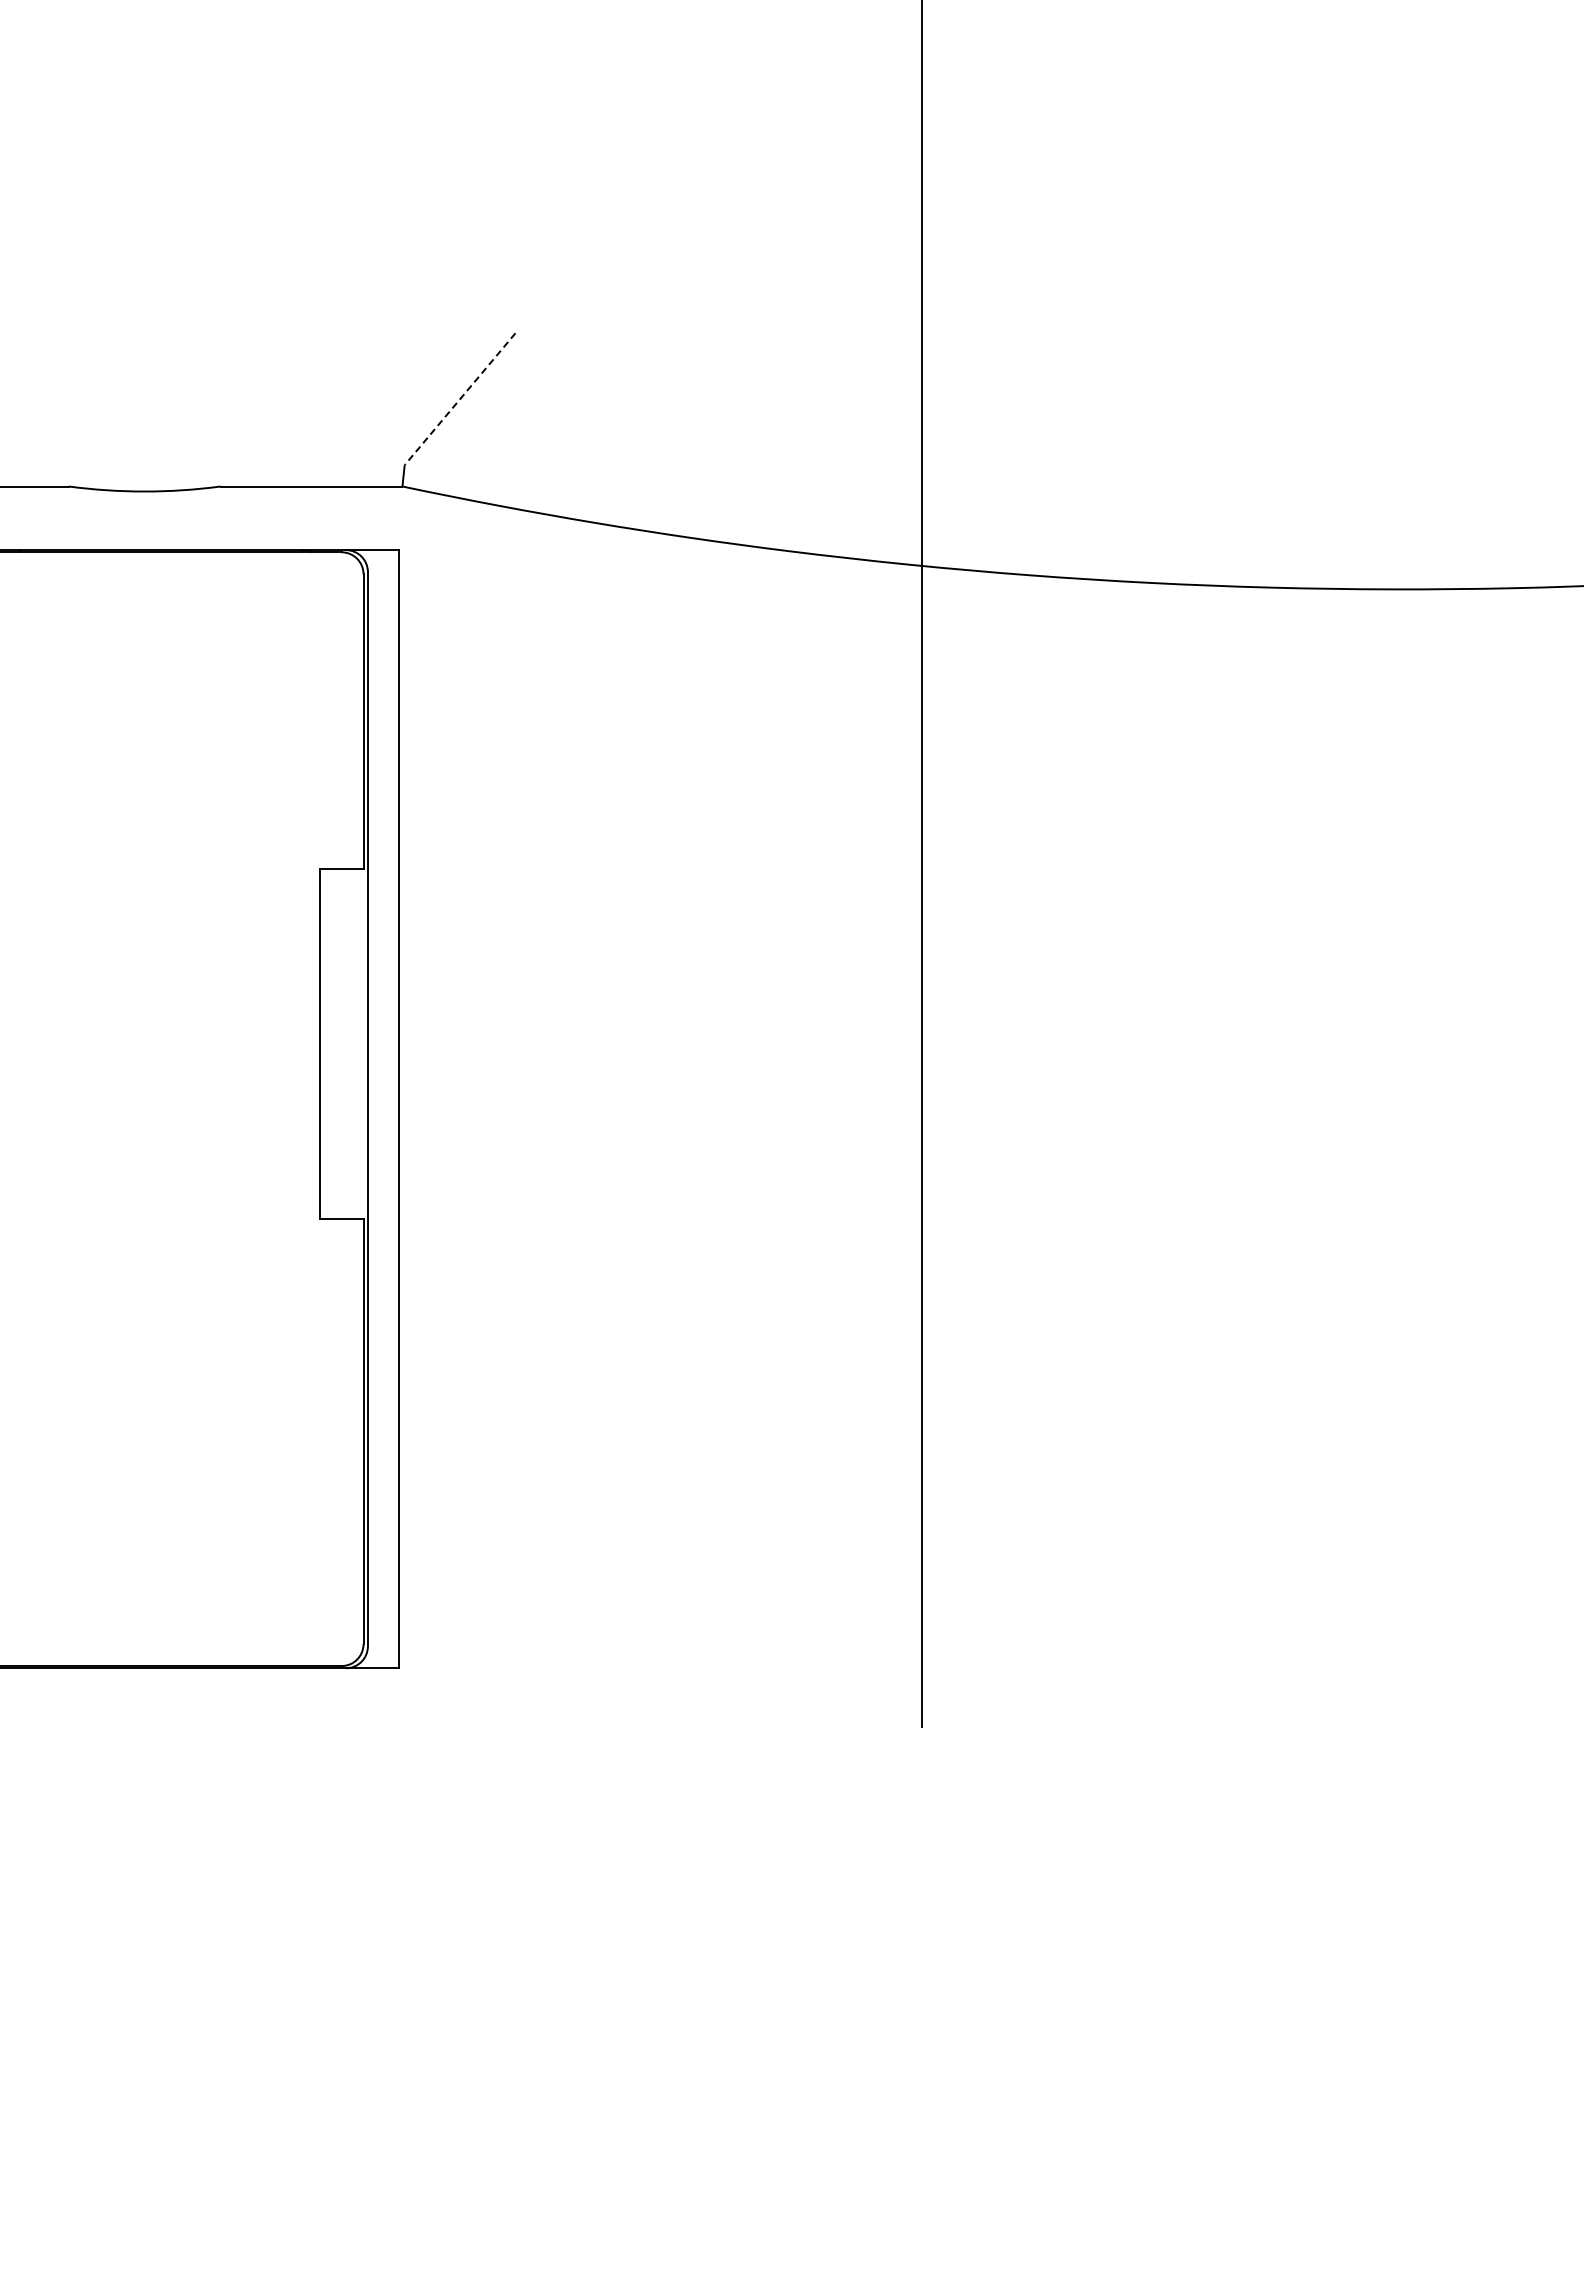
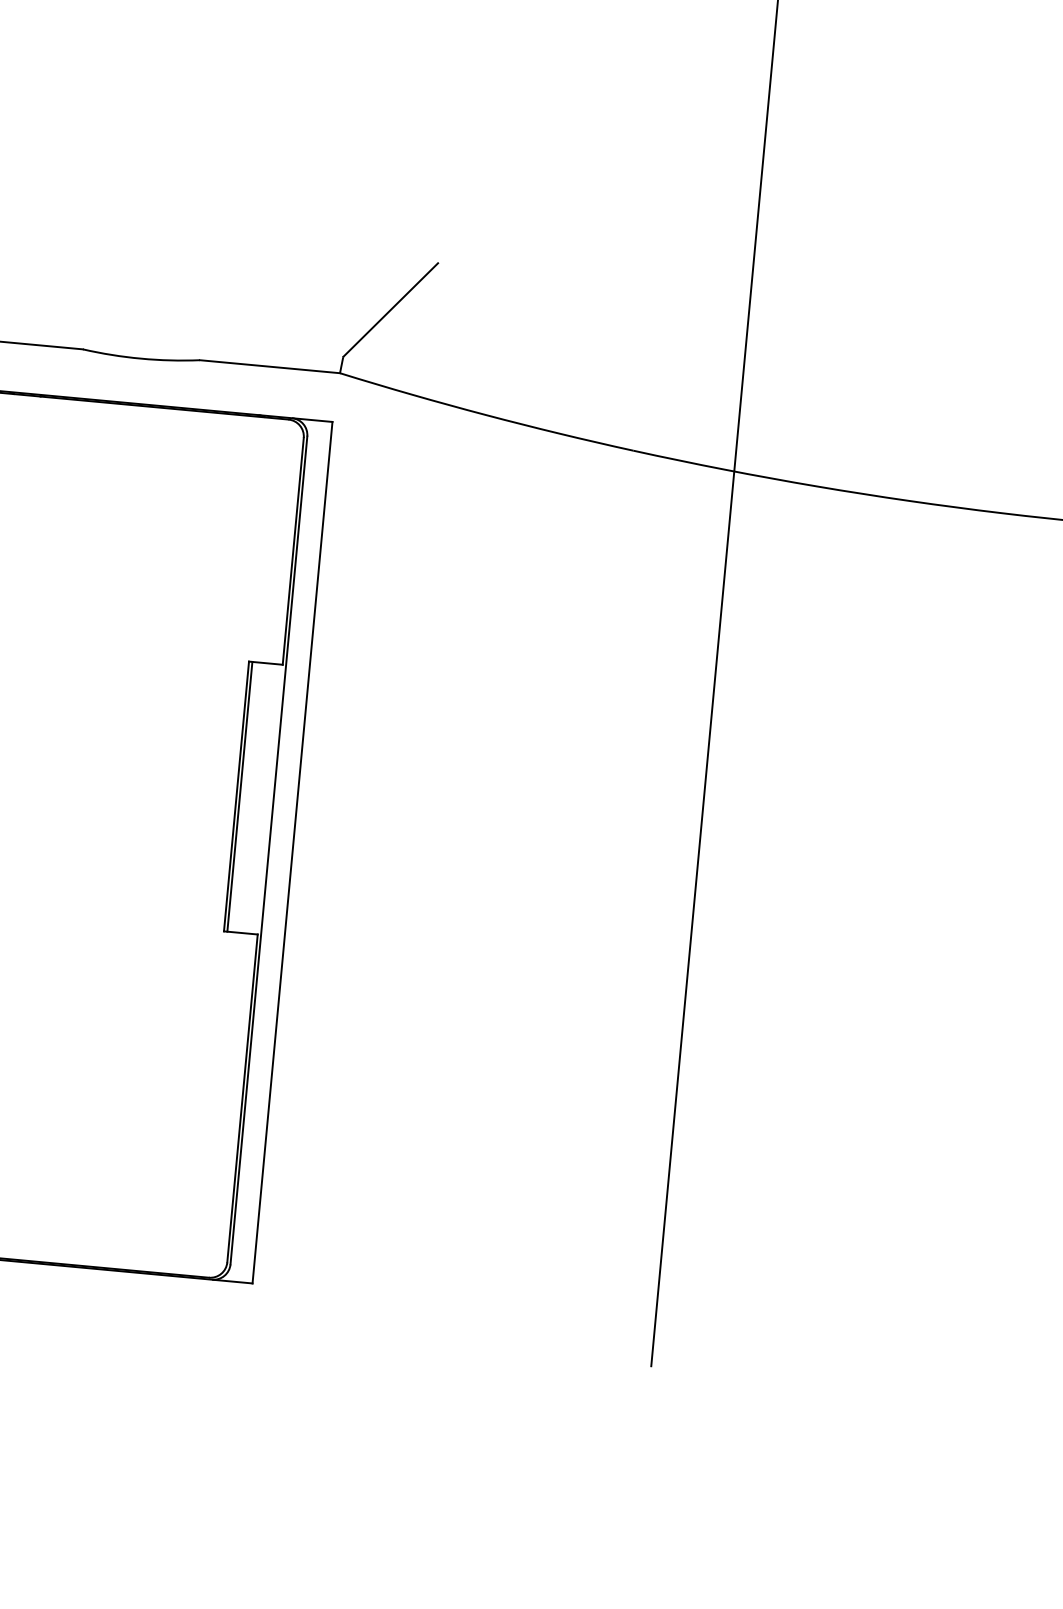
line: (460, 399) -> (390, 310), dashed -> solid
line: (324, 1043) -> (240, 796), added

